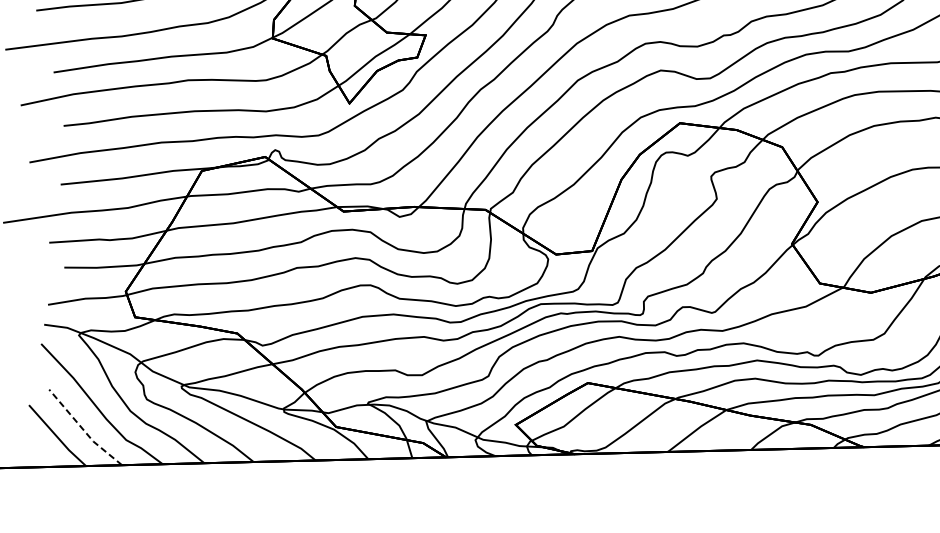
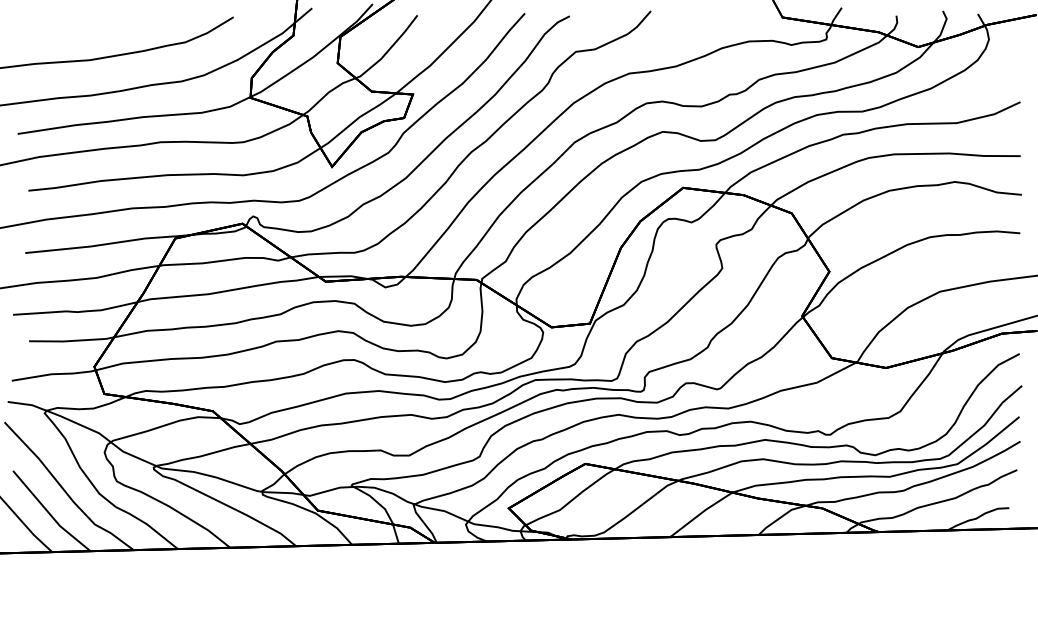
line: (83, 429) -> (49, 513), dashed -> solid

